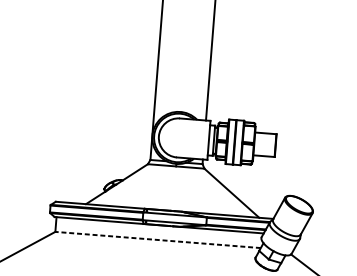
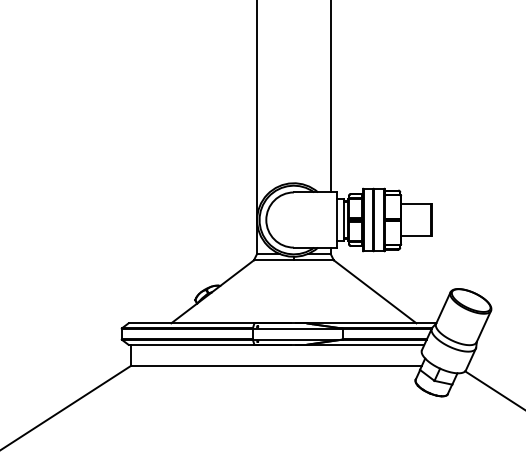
line: (158, 239) -> (276, 365), dashed -> solid

